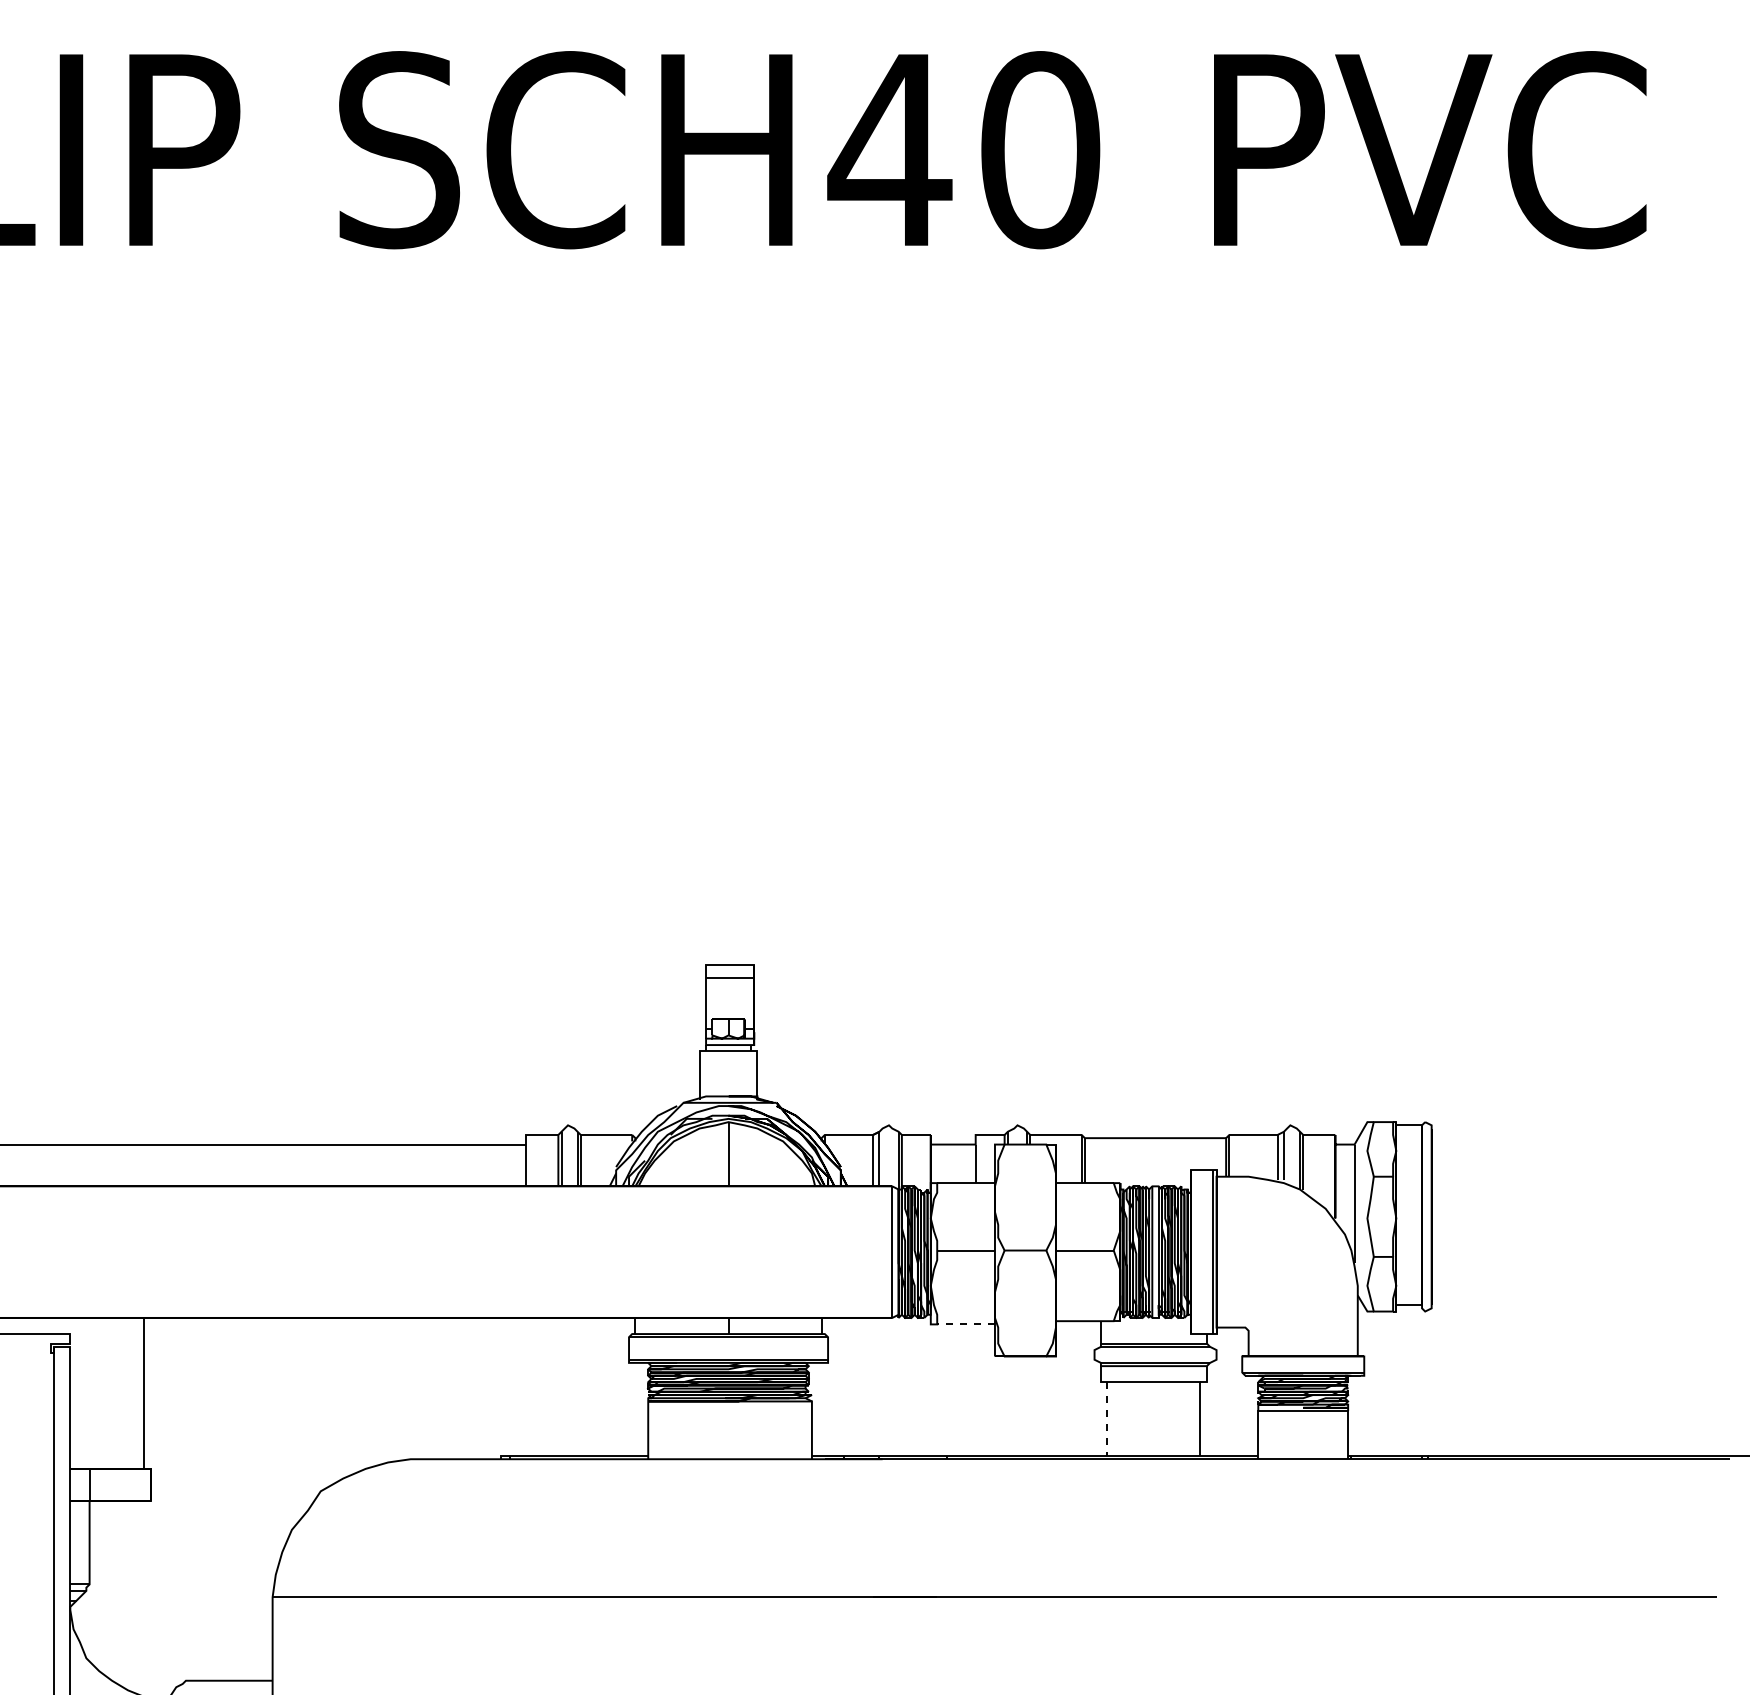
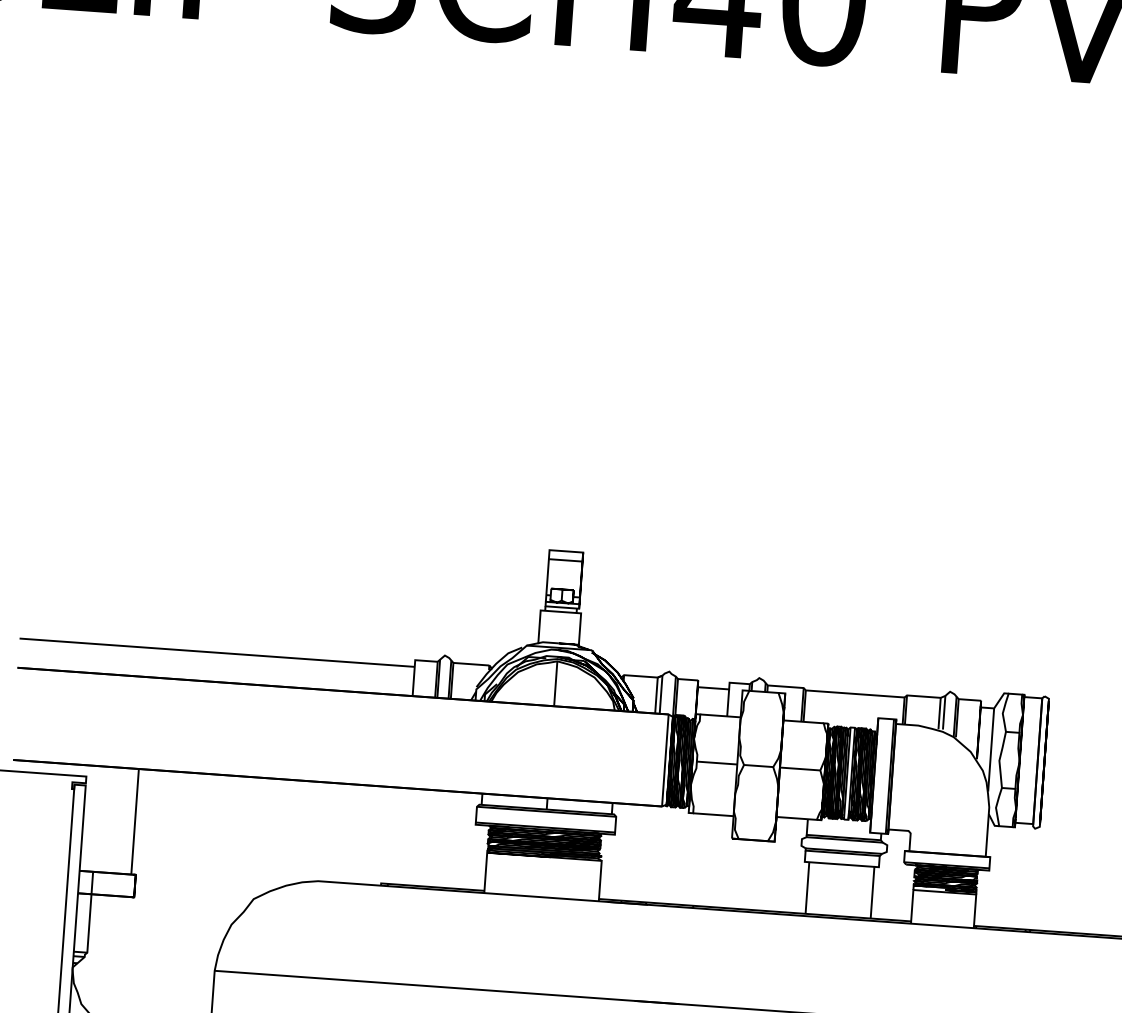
line: (966, 1324) -> (713, 814), dashed -> solid
line: (1107, 1419) -> (807, 888), dashed -> solid

